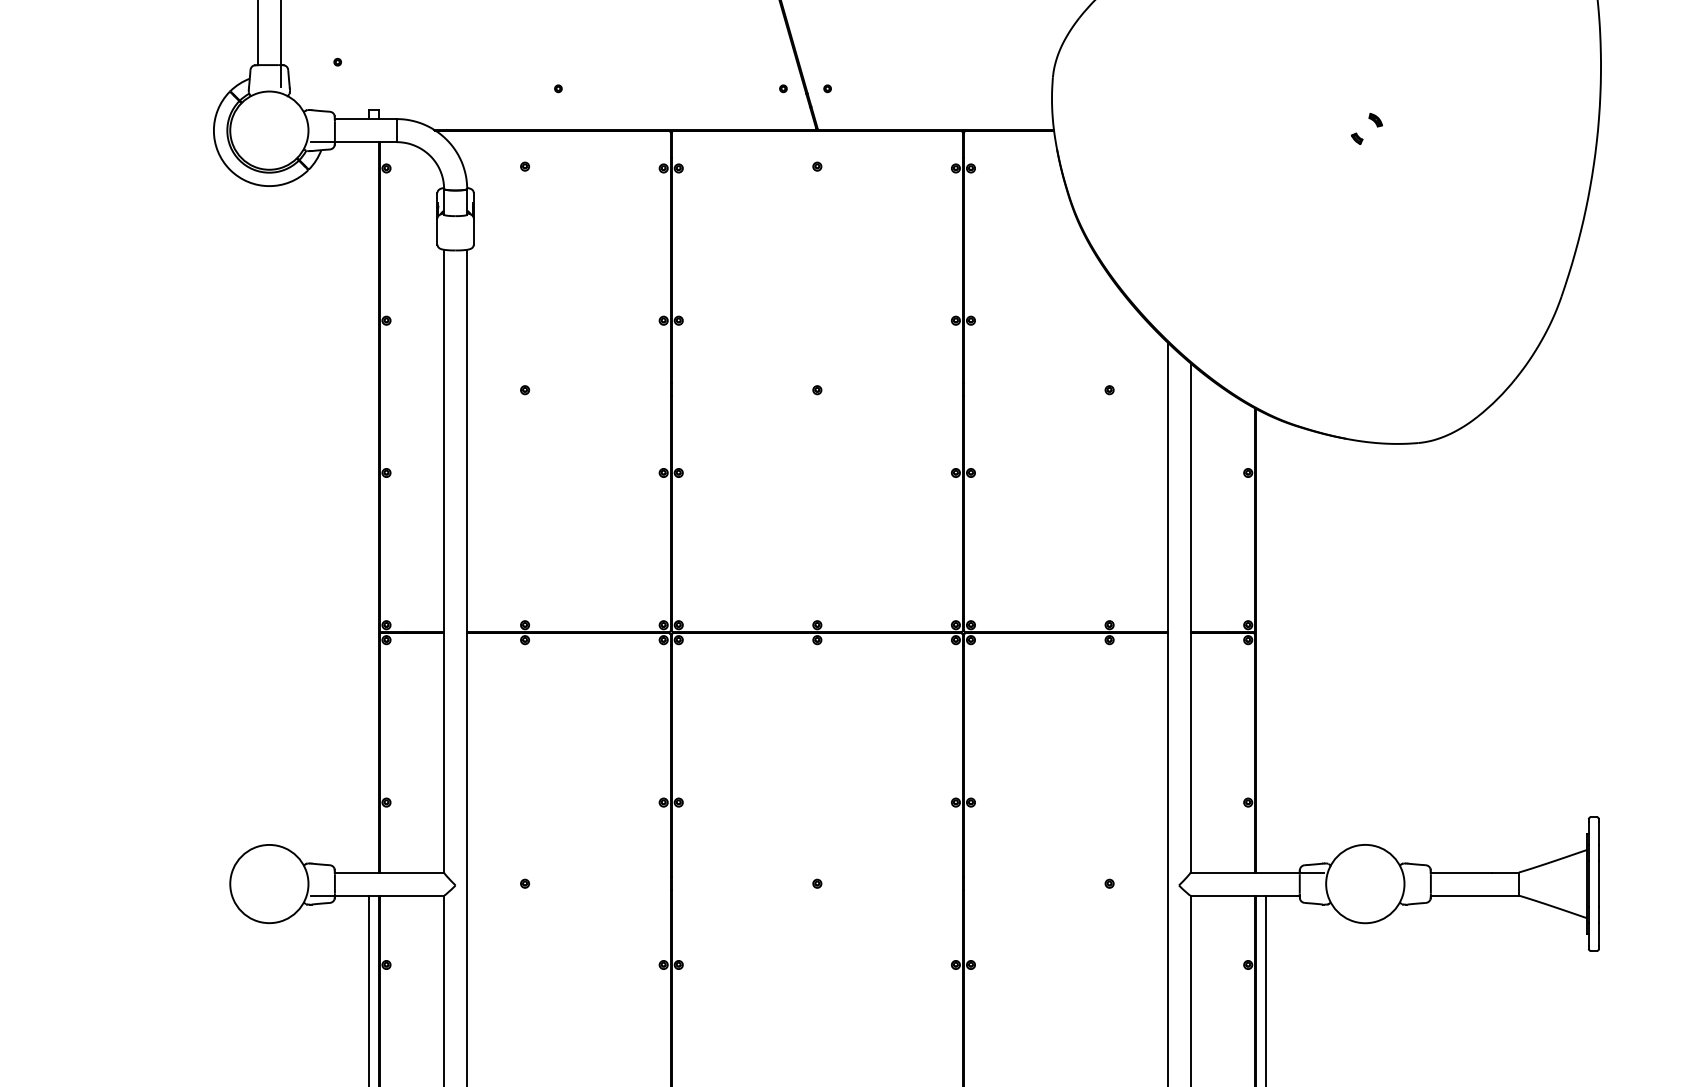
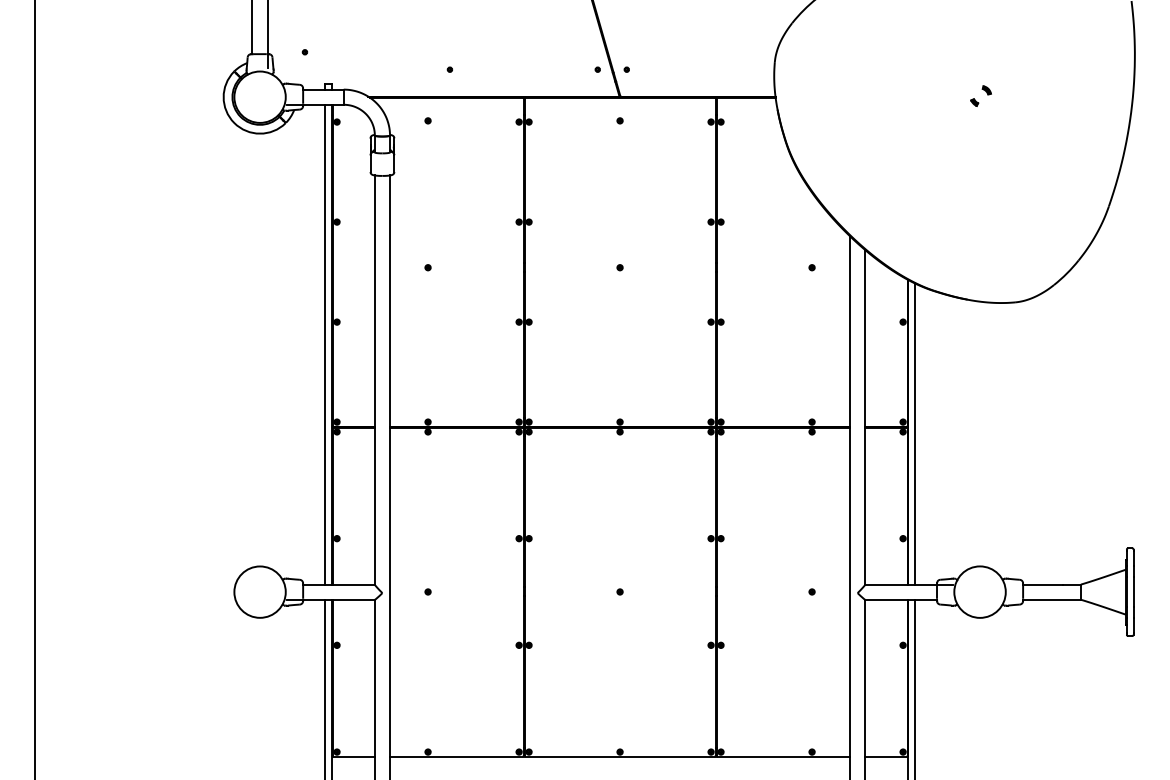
line: (368, 507) -> (325, 344), added
line: (1265, 642) -> (914, 433), added

